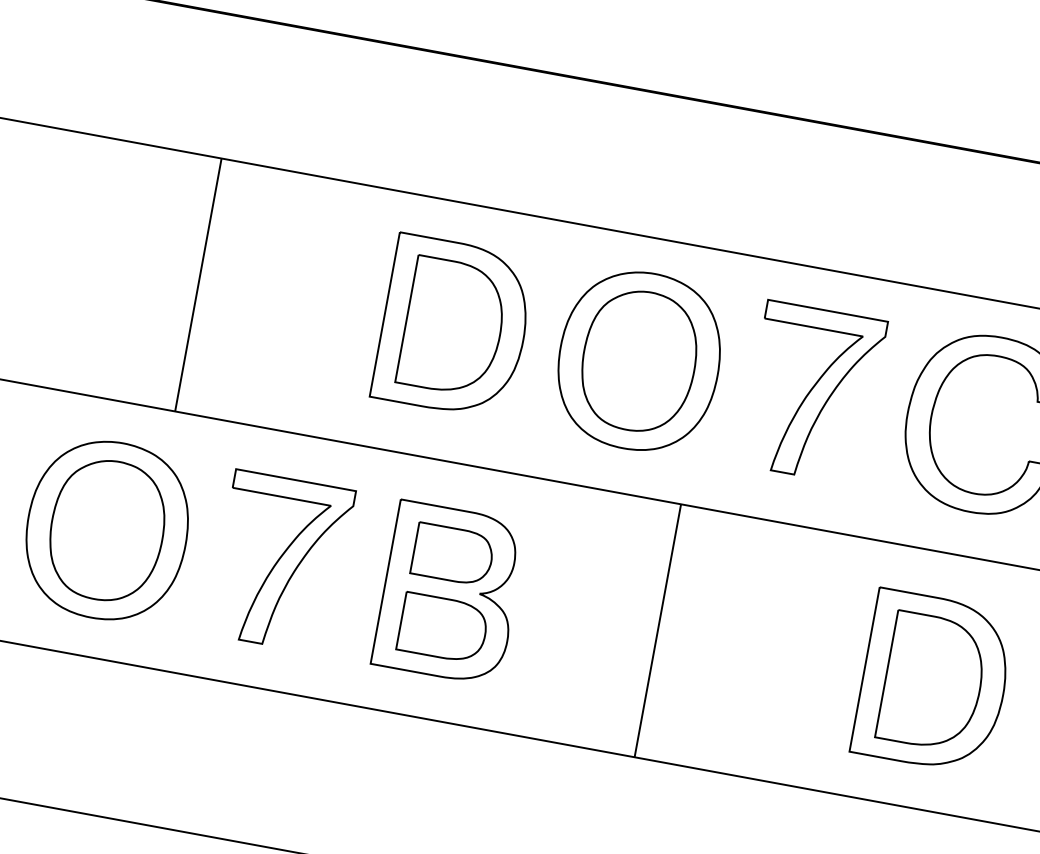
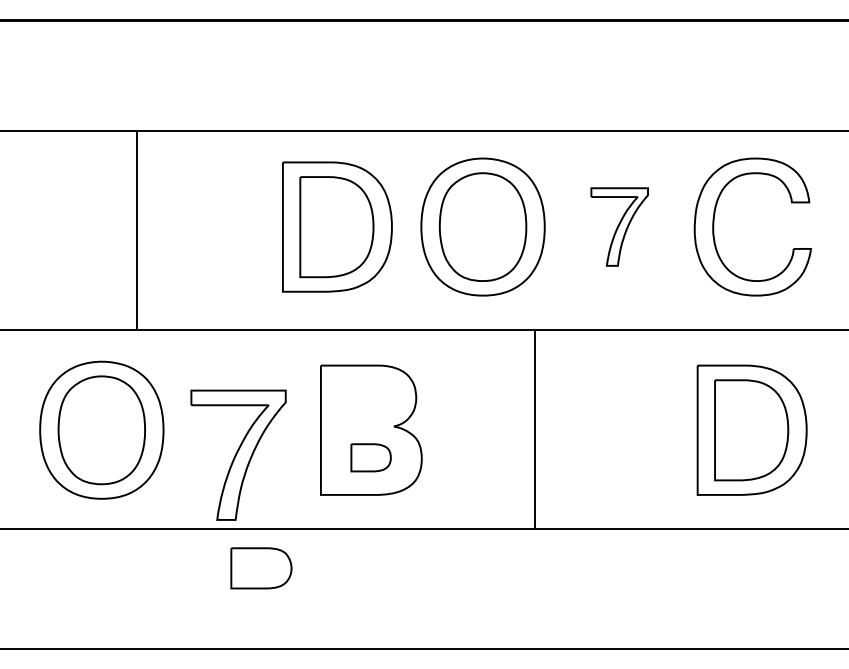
part: (812, 392) -> (619, 226), size x0.6
part: (453, 554) -> (261, 568), moved
part: (281, 561) -> (238, 454), moved
part: (442, 627) -> (370, 457), size x0.6

